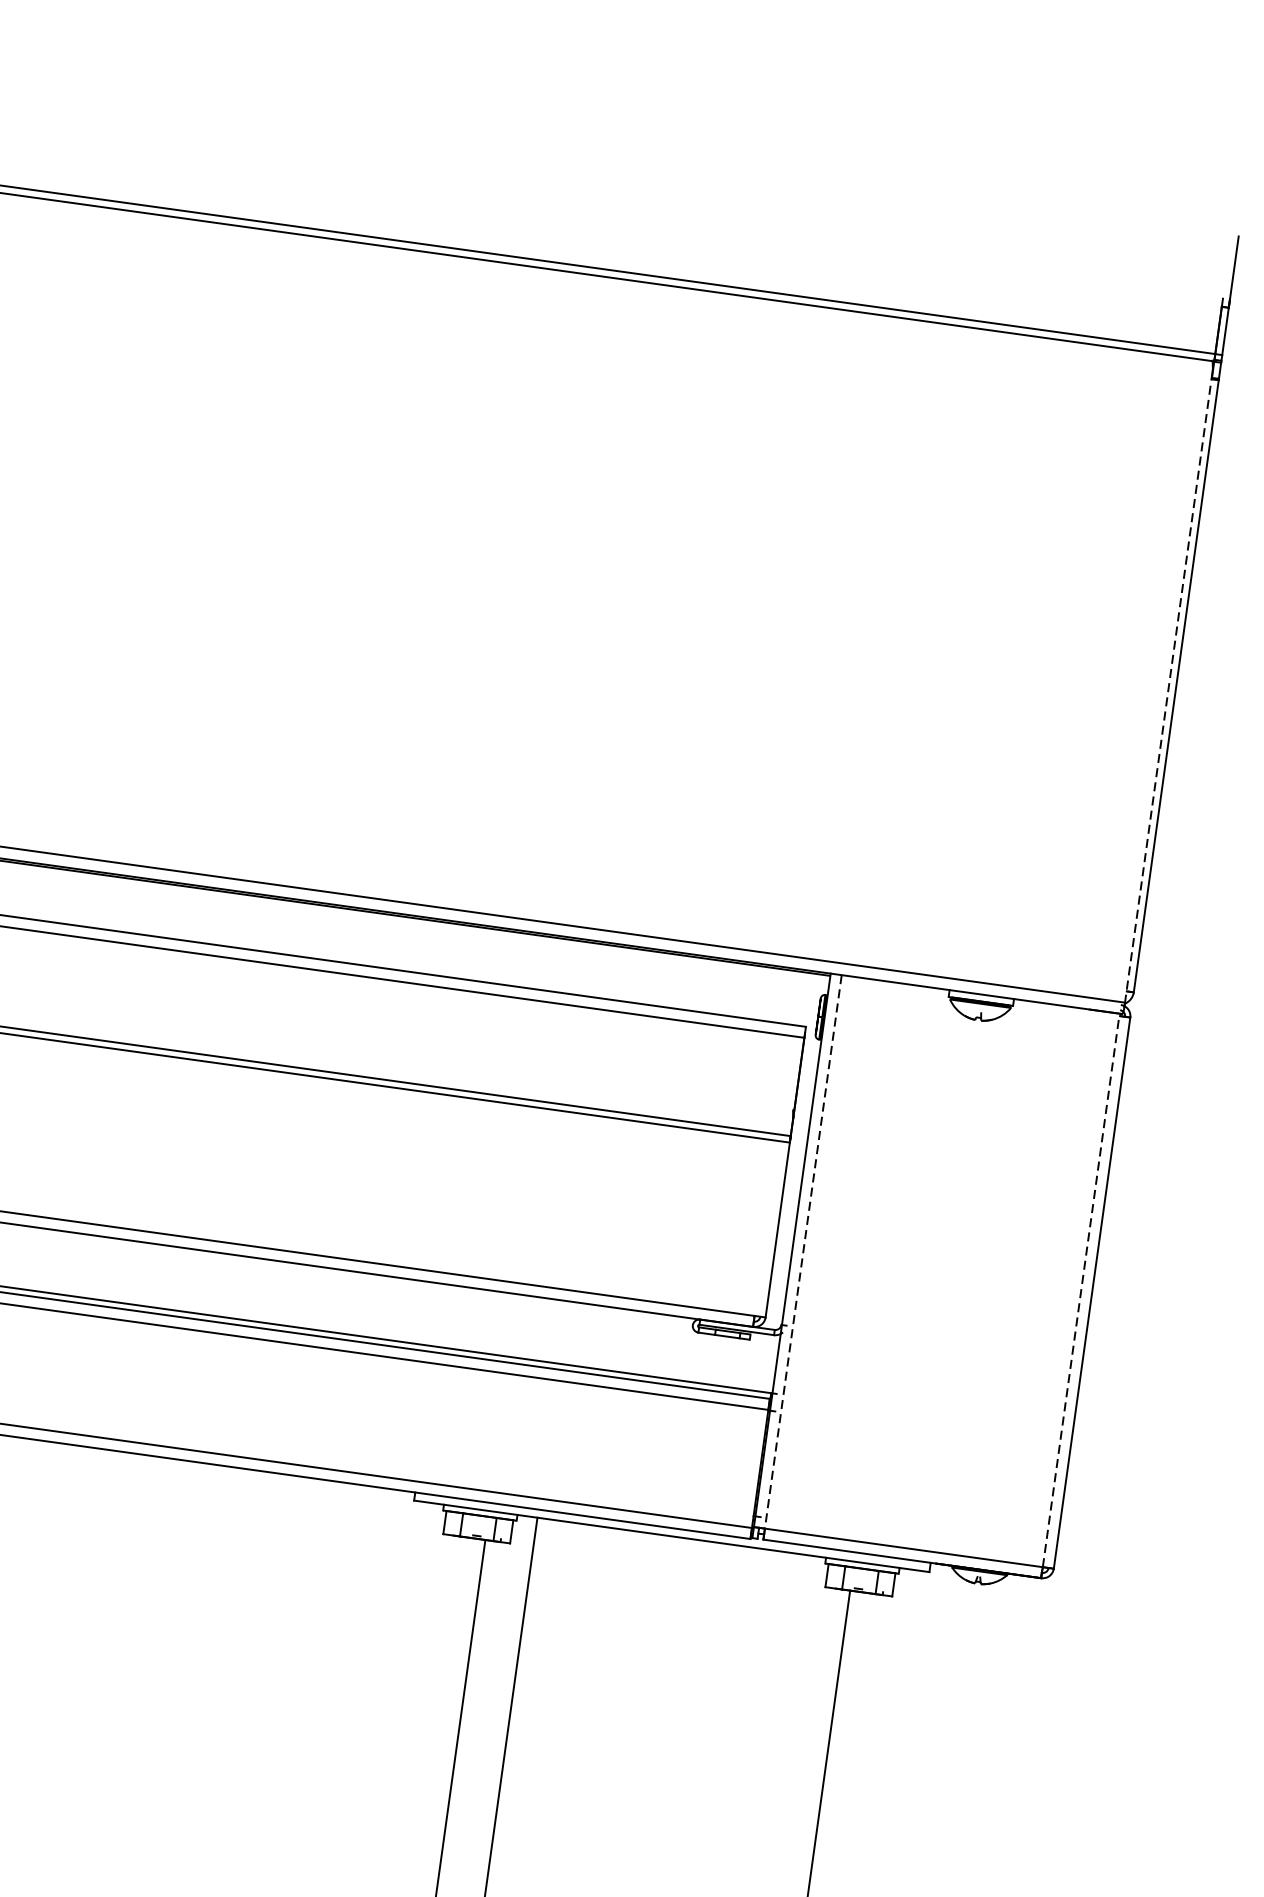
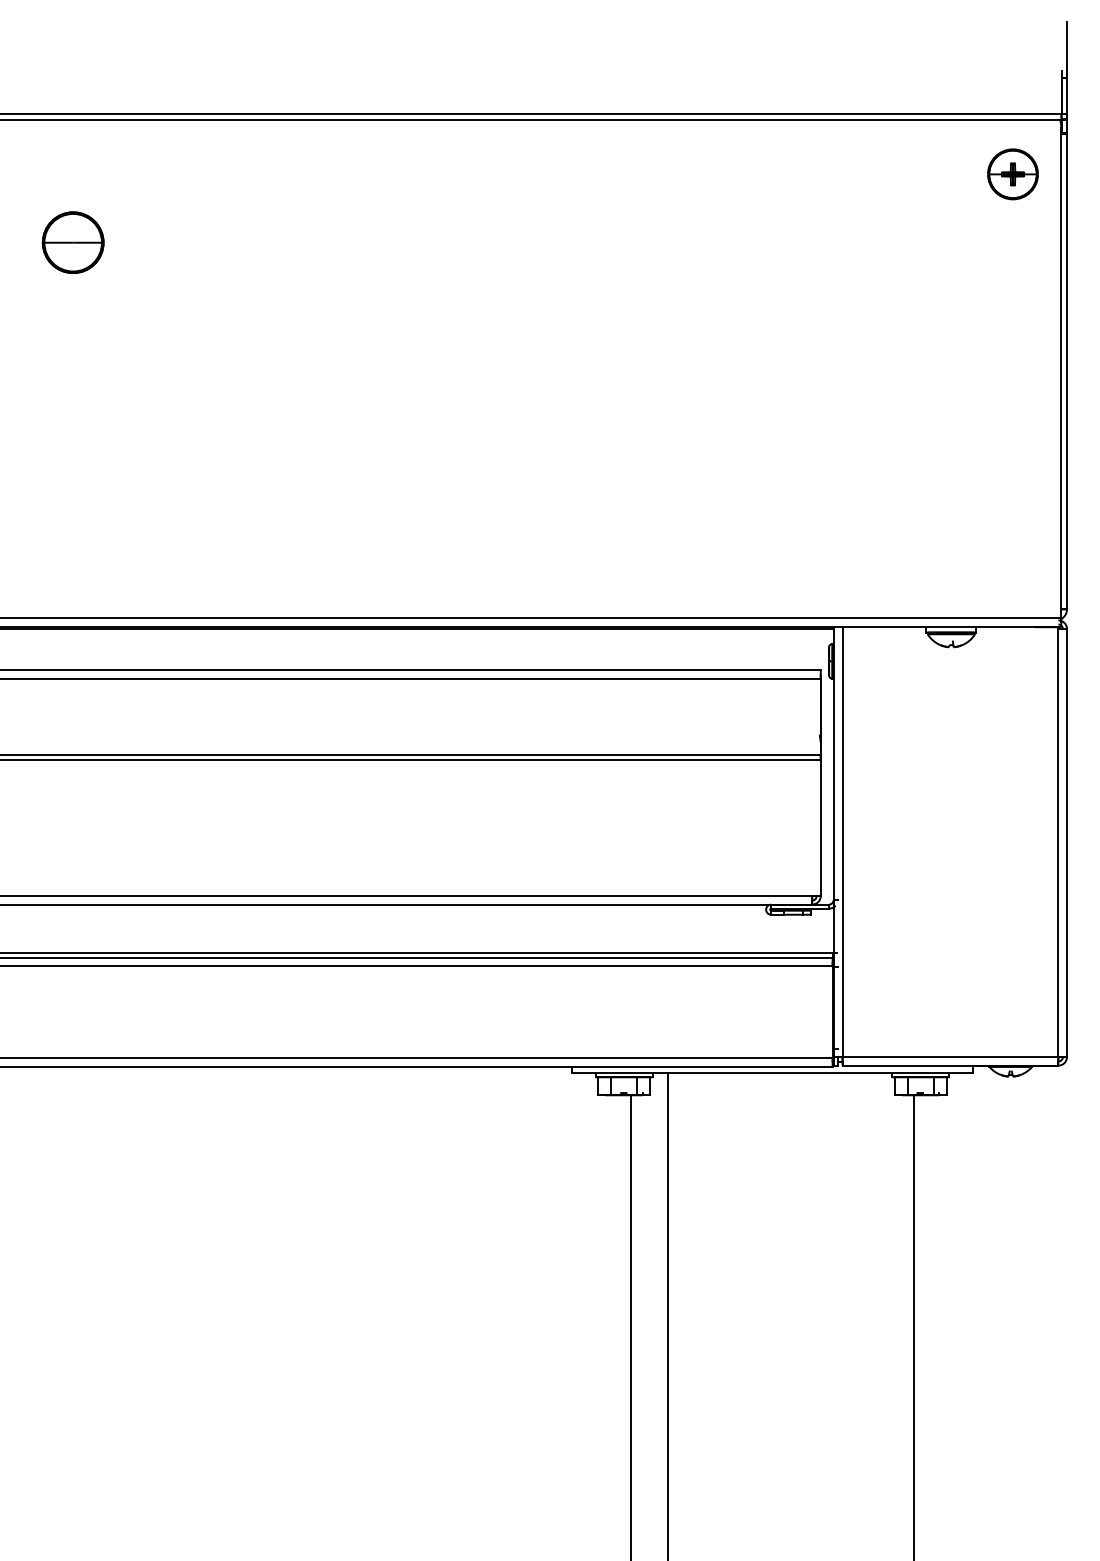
part: (1141, 422) -> (1012, 174), added
line: (1168, 687) -> (1061, 373), dashed -> solid
line: (803, 1252) -> (842, 842), dashed -> solid
line: (1081, 1290) -> (1058, 842), dashed -> solid

